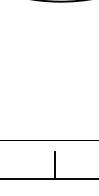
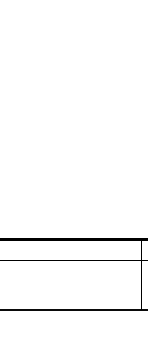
line: (54, 165) -> (71, 285), removed

